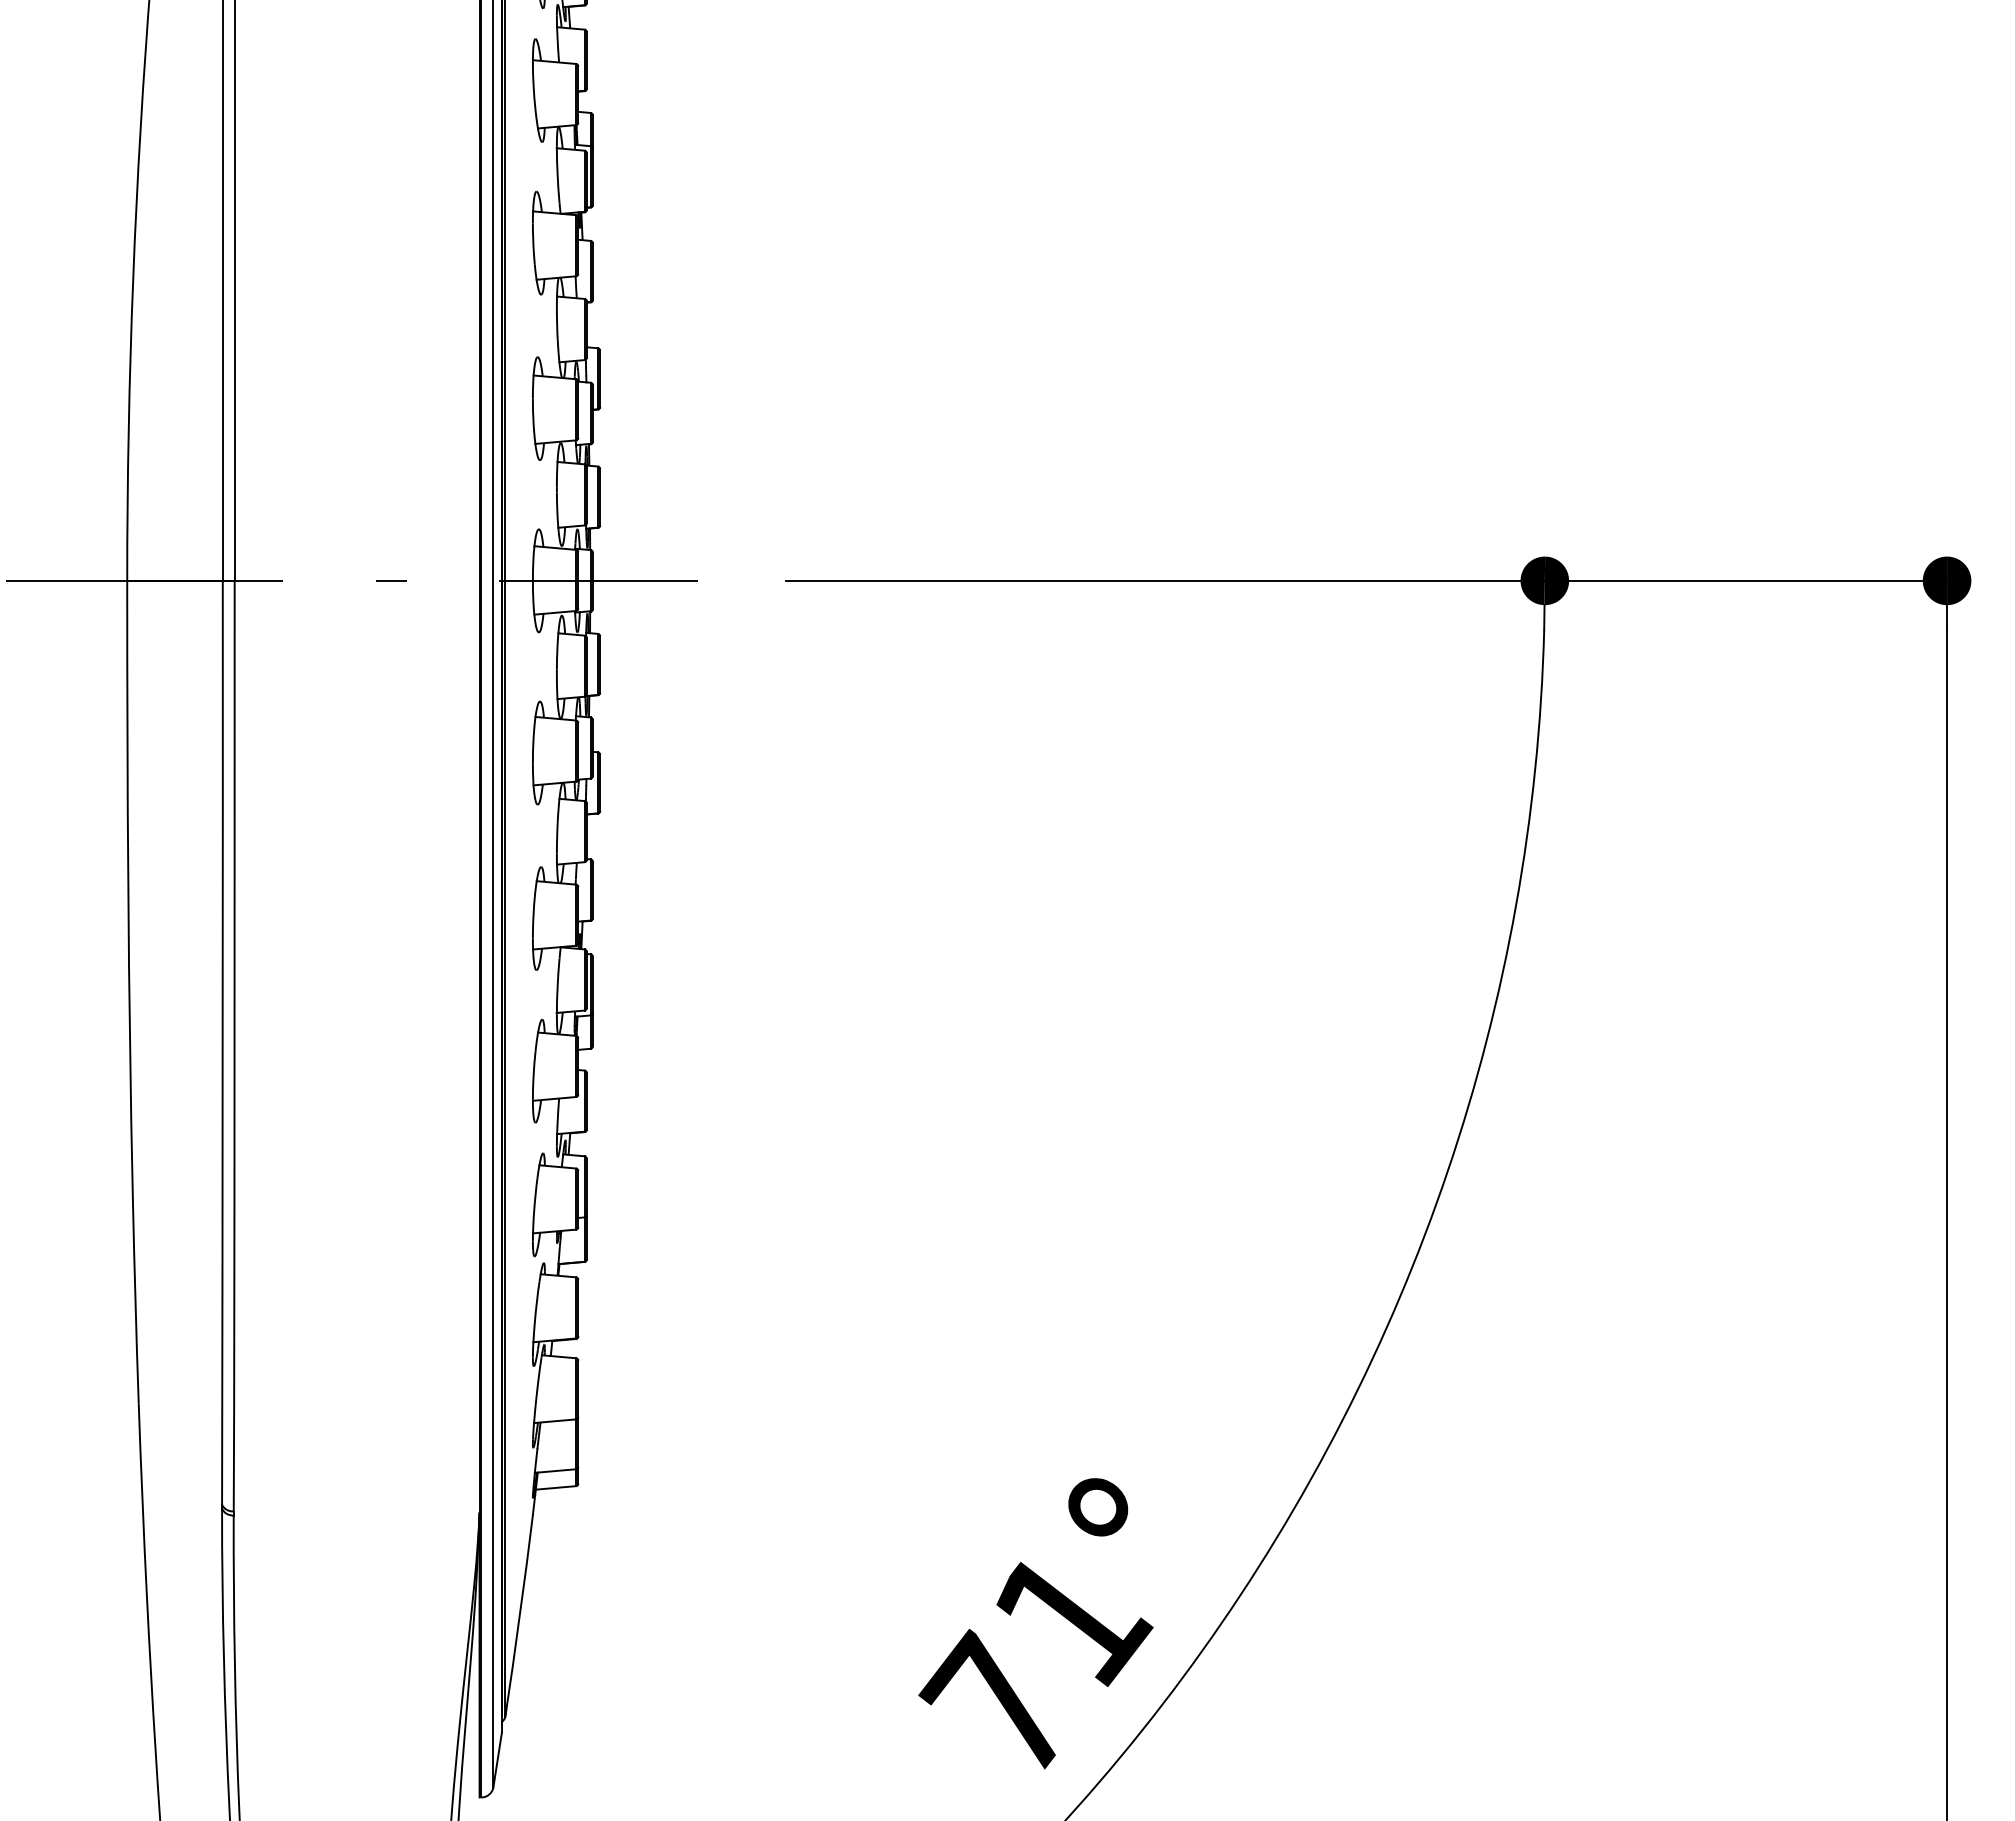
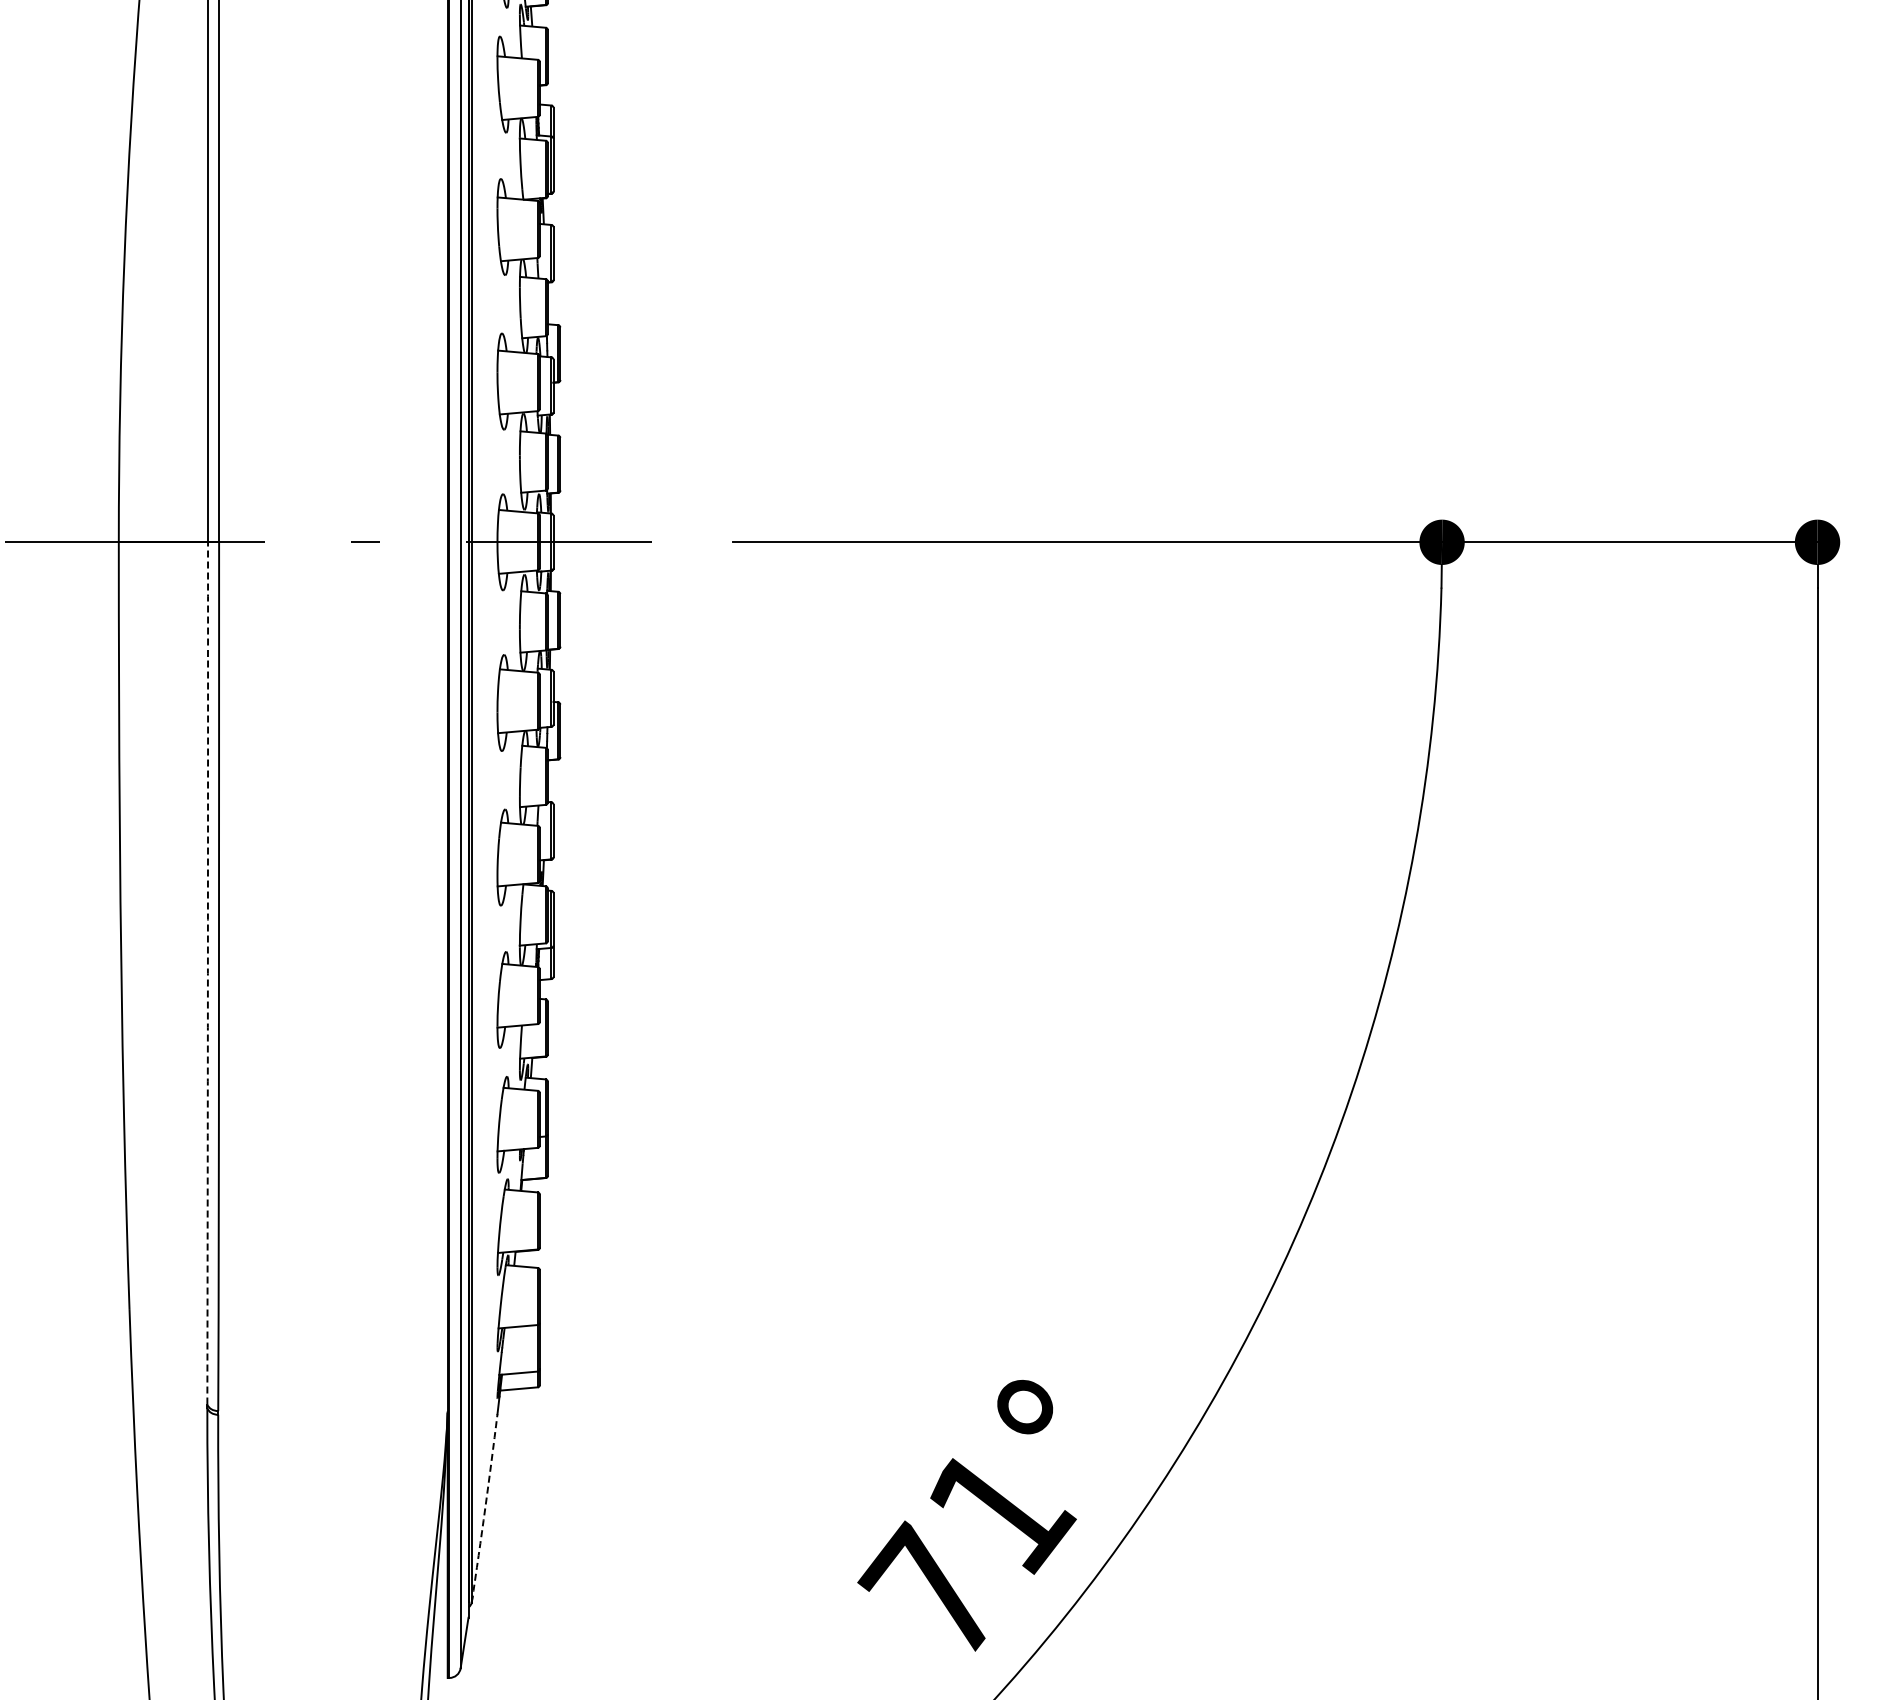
arc: (222, 1042) -> (207, 973), solid -> dashed
arc: (520, 1615) -> (485, 1508), solid -> dashed

